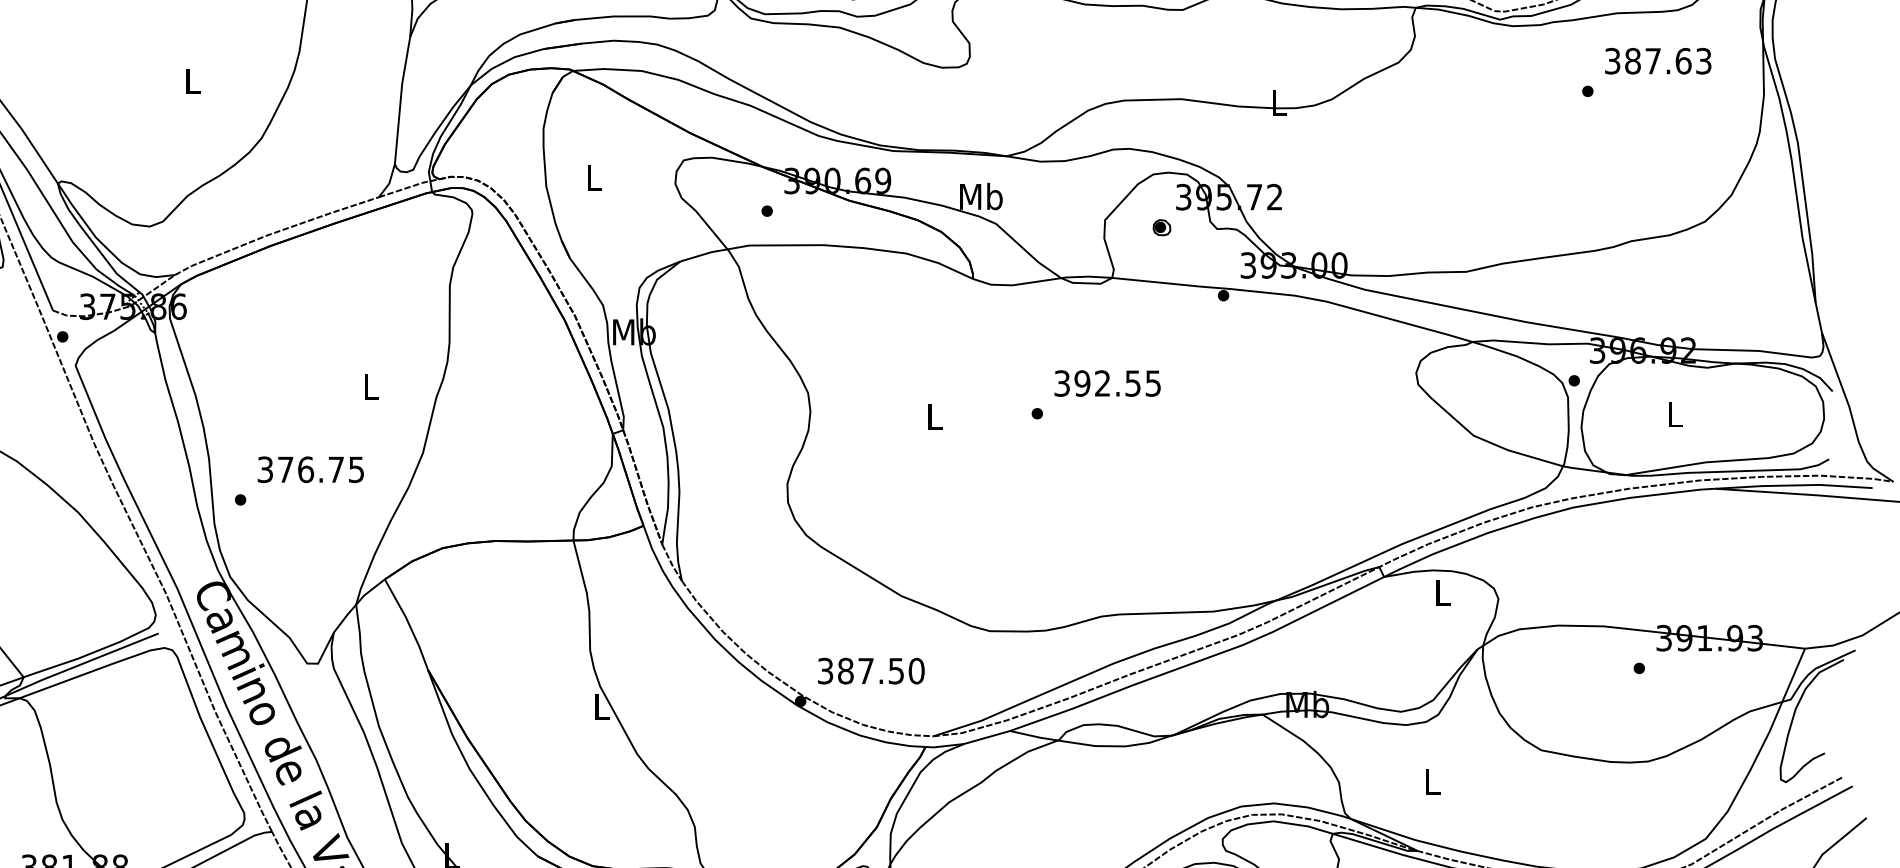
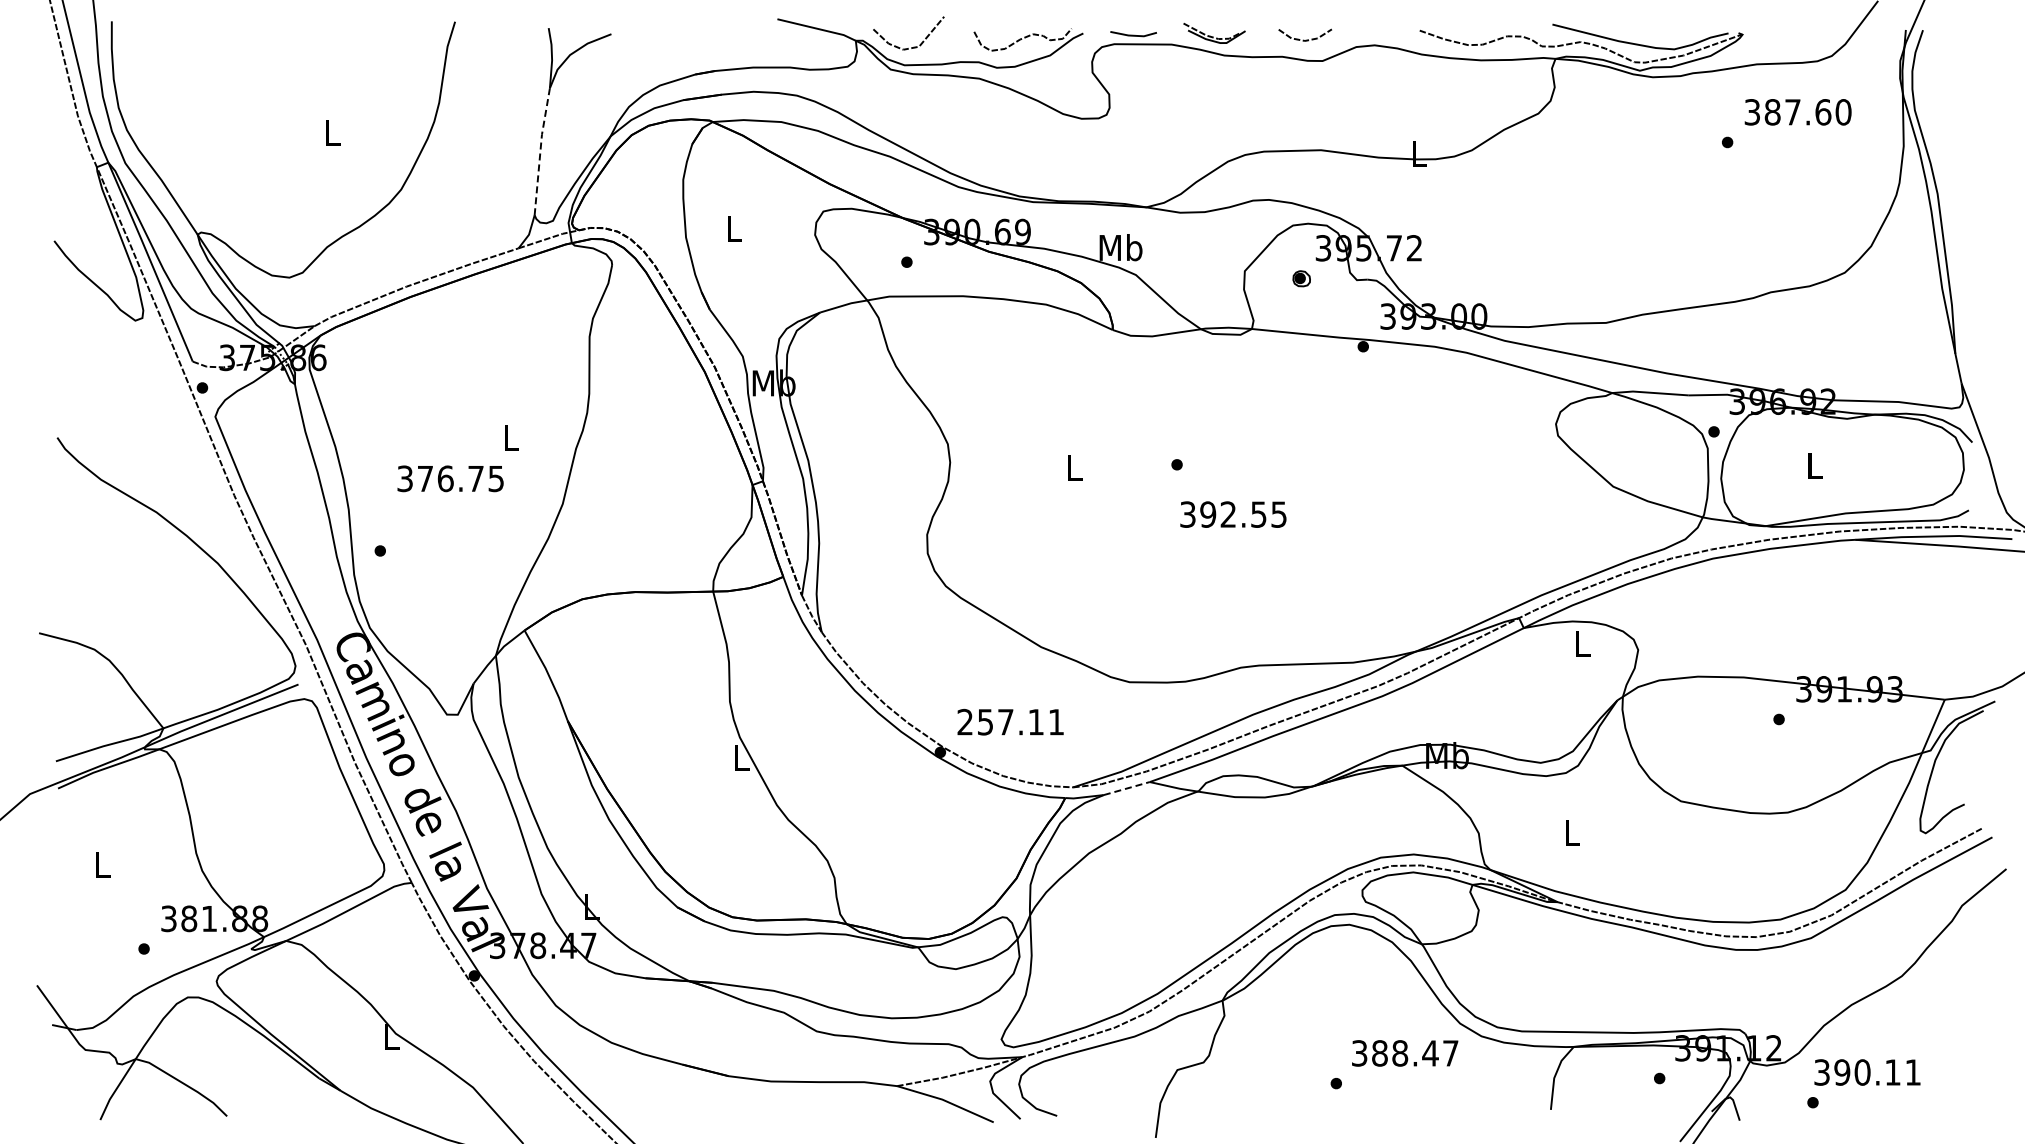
text: (1703, 61) -> (1843, 112), 387.63 -> 387.60
line: (400, 99) -> (540, 150), solid -> dashed
text: (1107, 383) -> (1233, 514), moved
text: (310, 469) -> (450, 478), moved
text: (870, 670) -> (1010, 721), 387.50 -> 257.11
line: (986, 737) -> (1126, 788), solid -> dashed

